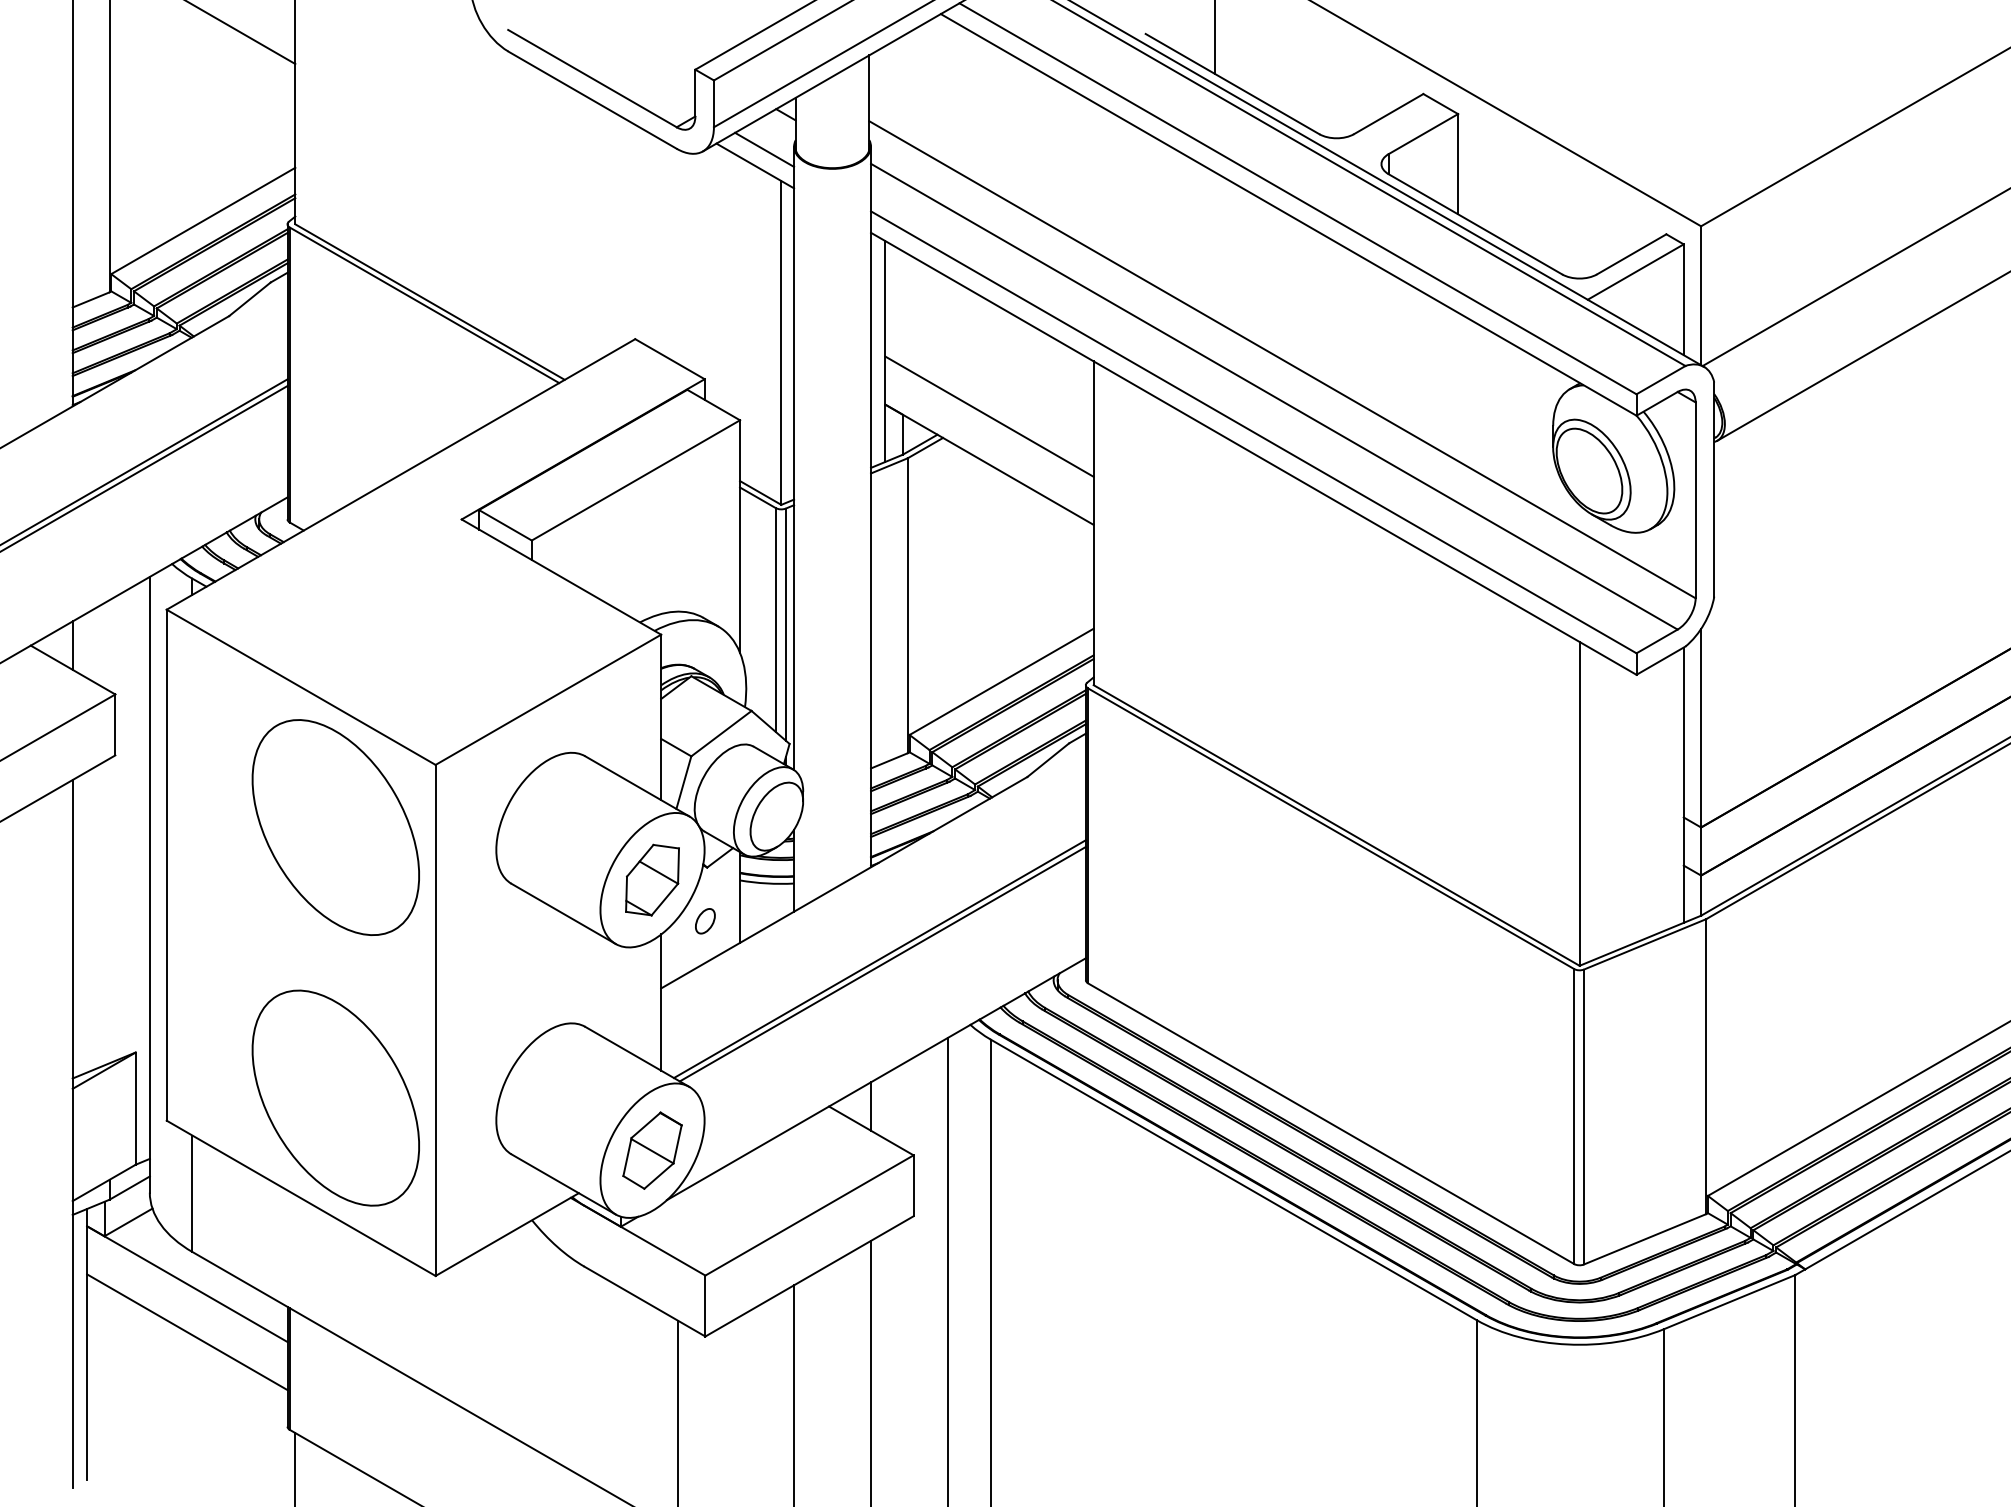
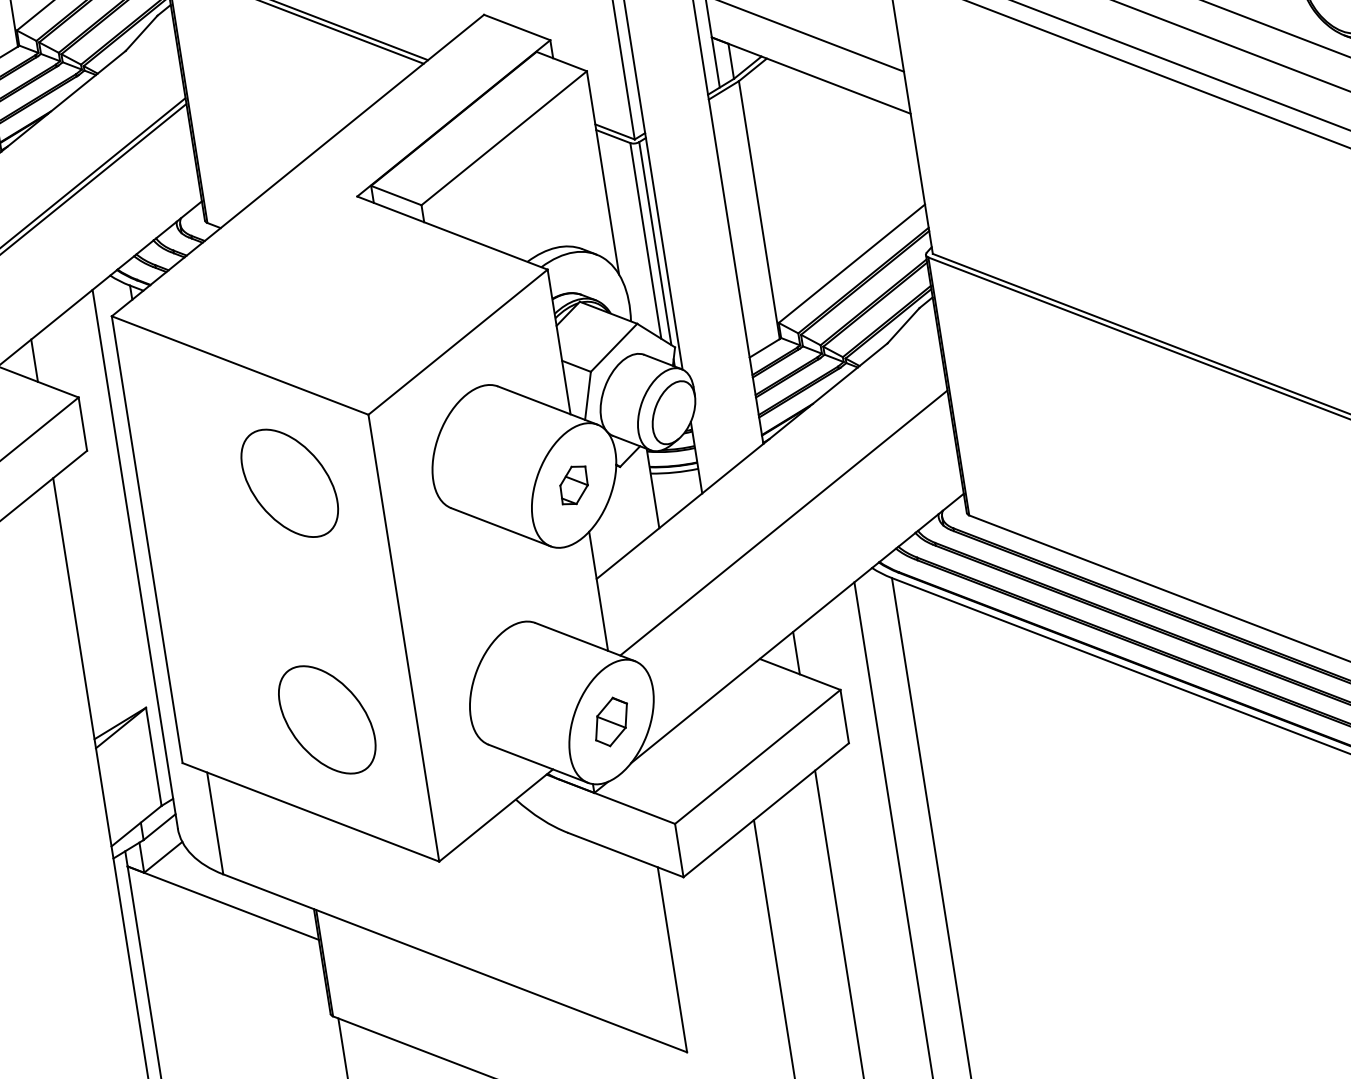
part: (335, 827) -> (289, 483), size x0.6
part: (652, 879) -> (573, 484), size x0.6
part: (705, 921) -> (626, 514), removed
line: (882, 963) -> (786, 526), removed
part: (335, 1097) -> (326, 719), size x0.6
part: (652, 1150) -> (611, 721), size x0.7
line: (187, 1332) -> (230, 945), removed

